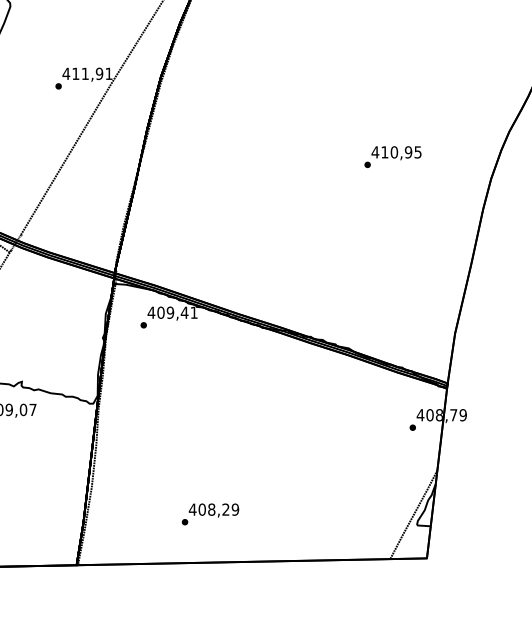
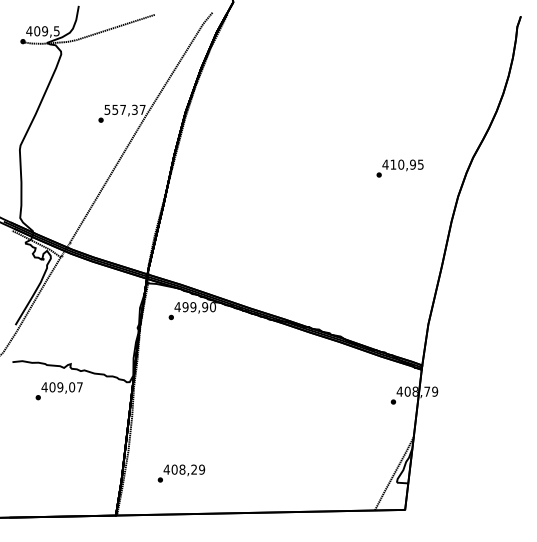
text: (87, 73) -> (124, 109), 411,91 -> 557,37
text: (392, 156) -> (399, 168), moved
text: (177, 313) -> (199, 307), 409,41 -> 499,90
text: (210, 514) -> (181, 473), moved

